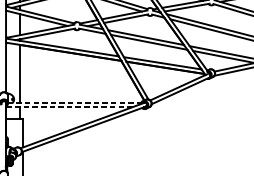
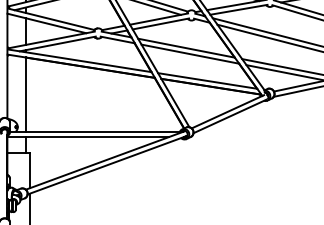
line: (74, 102) -> (95, 131), dashed -> solid
line: (69, 107) -> (88, 137), dashed -> solid

